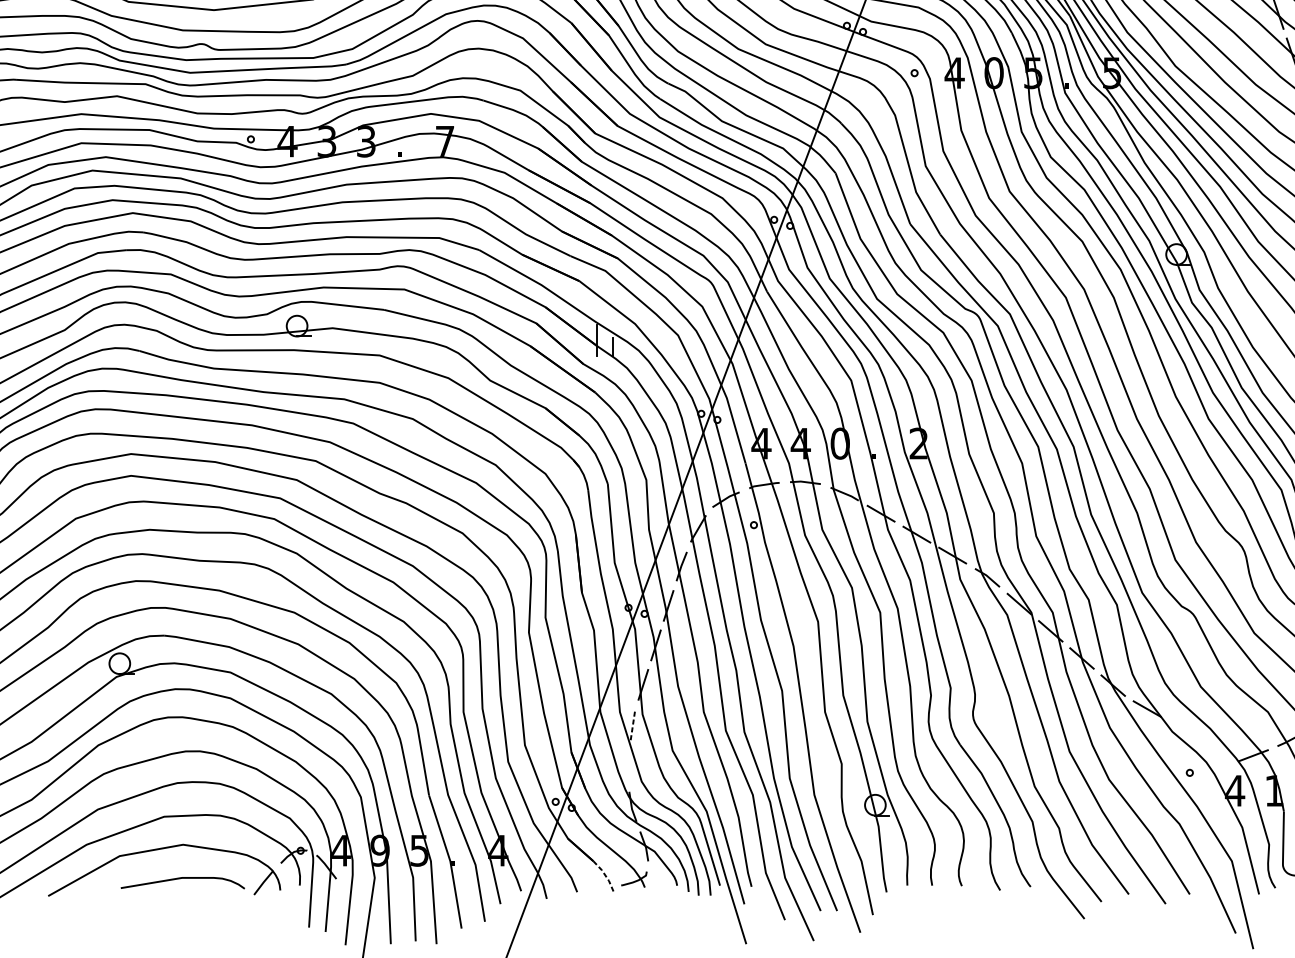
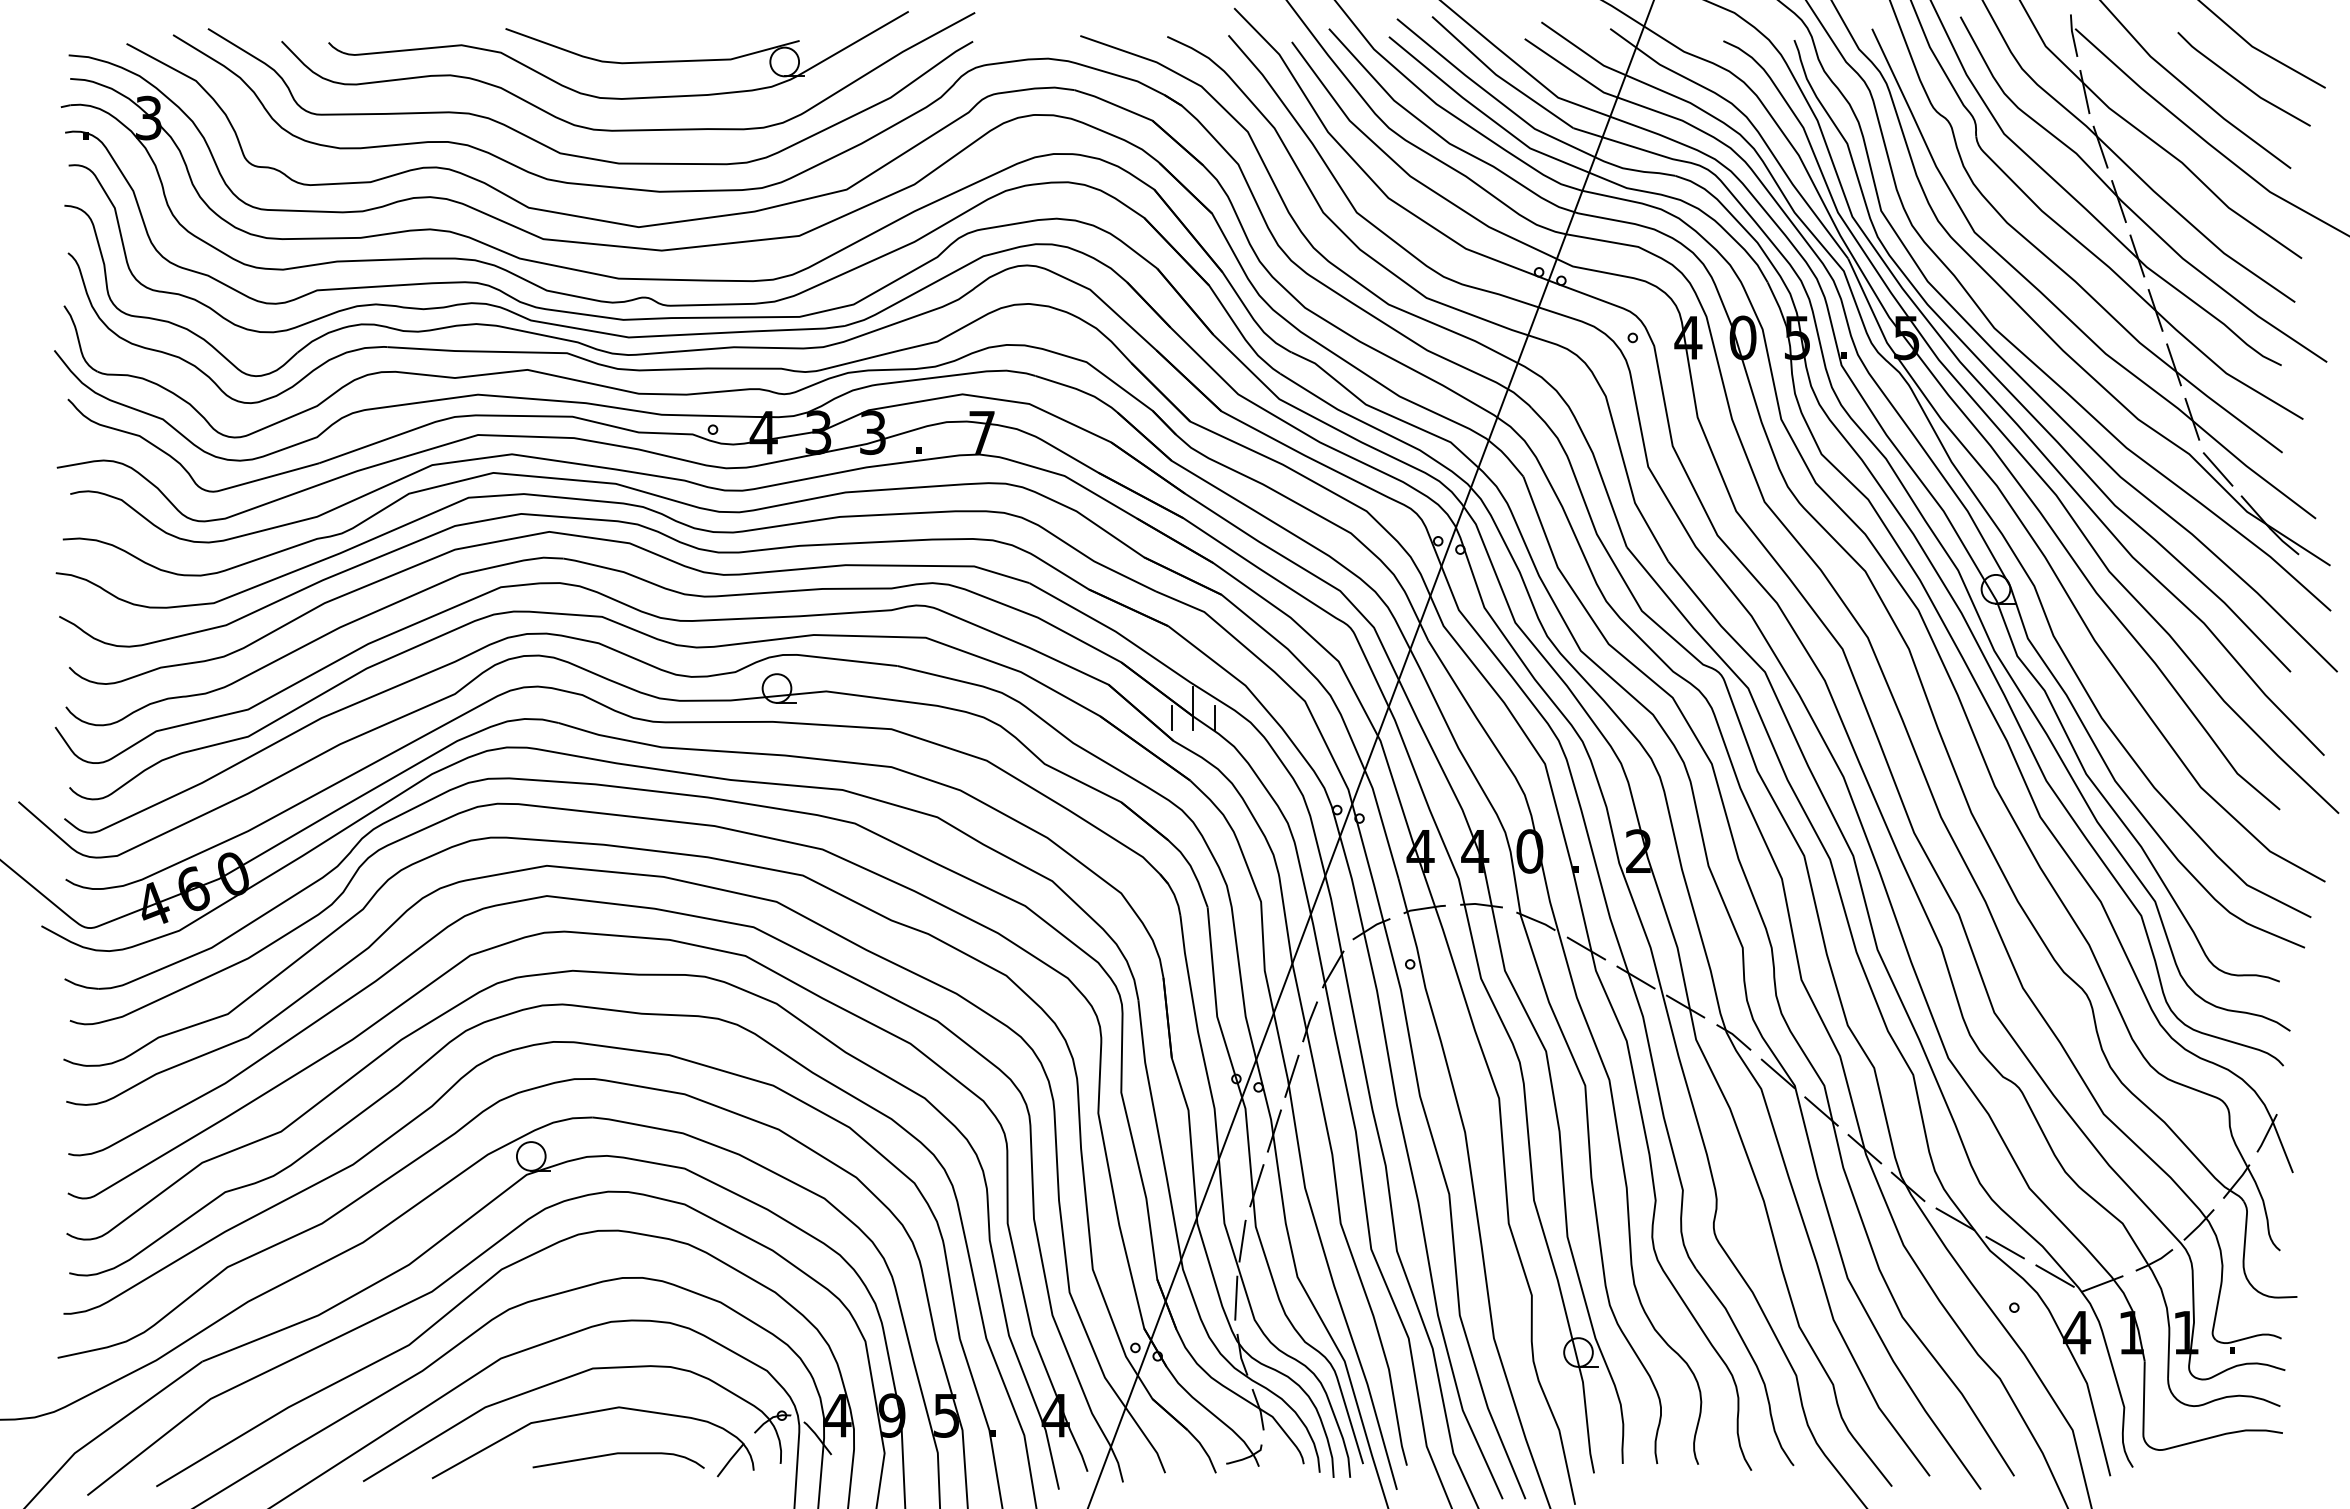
line: (581, 347) -> (1171, 717), added
line: (632, 724) -> (1242, 1240), dashed -> solid
line: (1182, 729) -> (2004, 1247), added
line: (1218, 749) -> (2054, 1275), added
line: (628, 765) -> (1236, 1297), added
line: (605, 875) -> (1204, 1450), dashed -> solid

